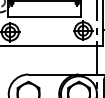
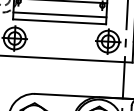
line: (44, 11) -> (59, 14), added

